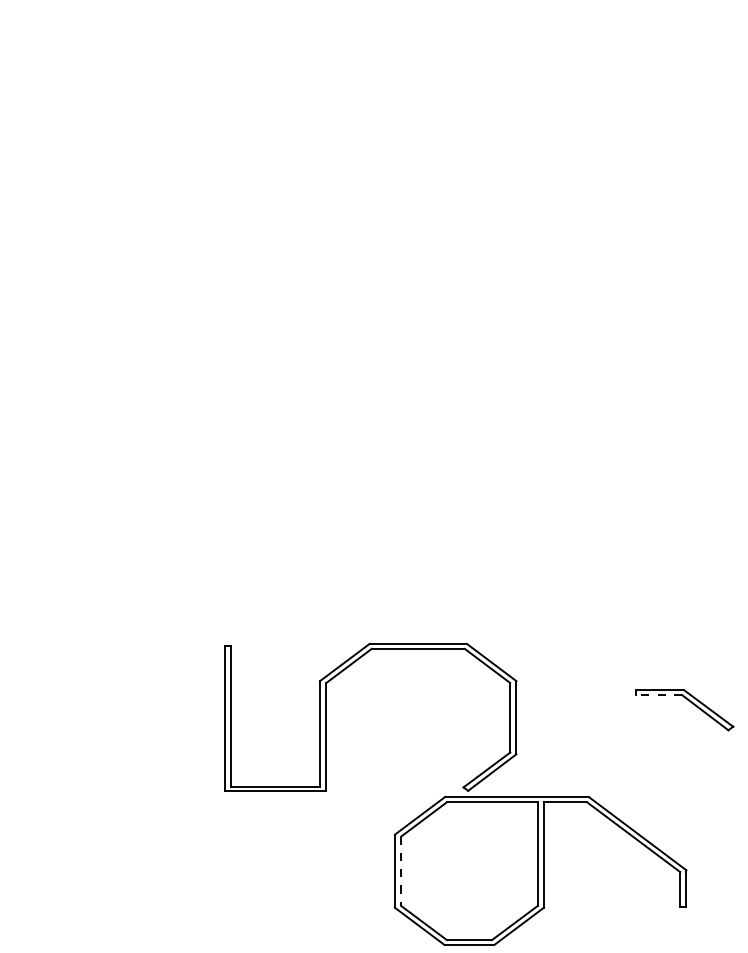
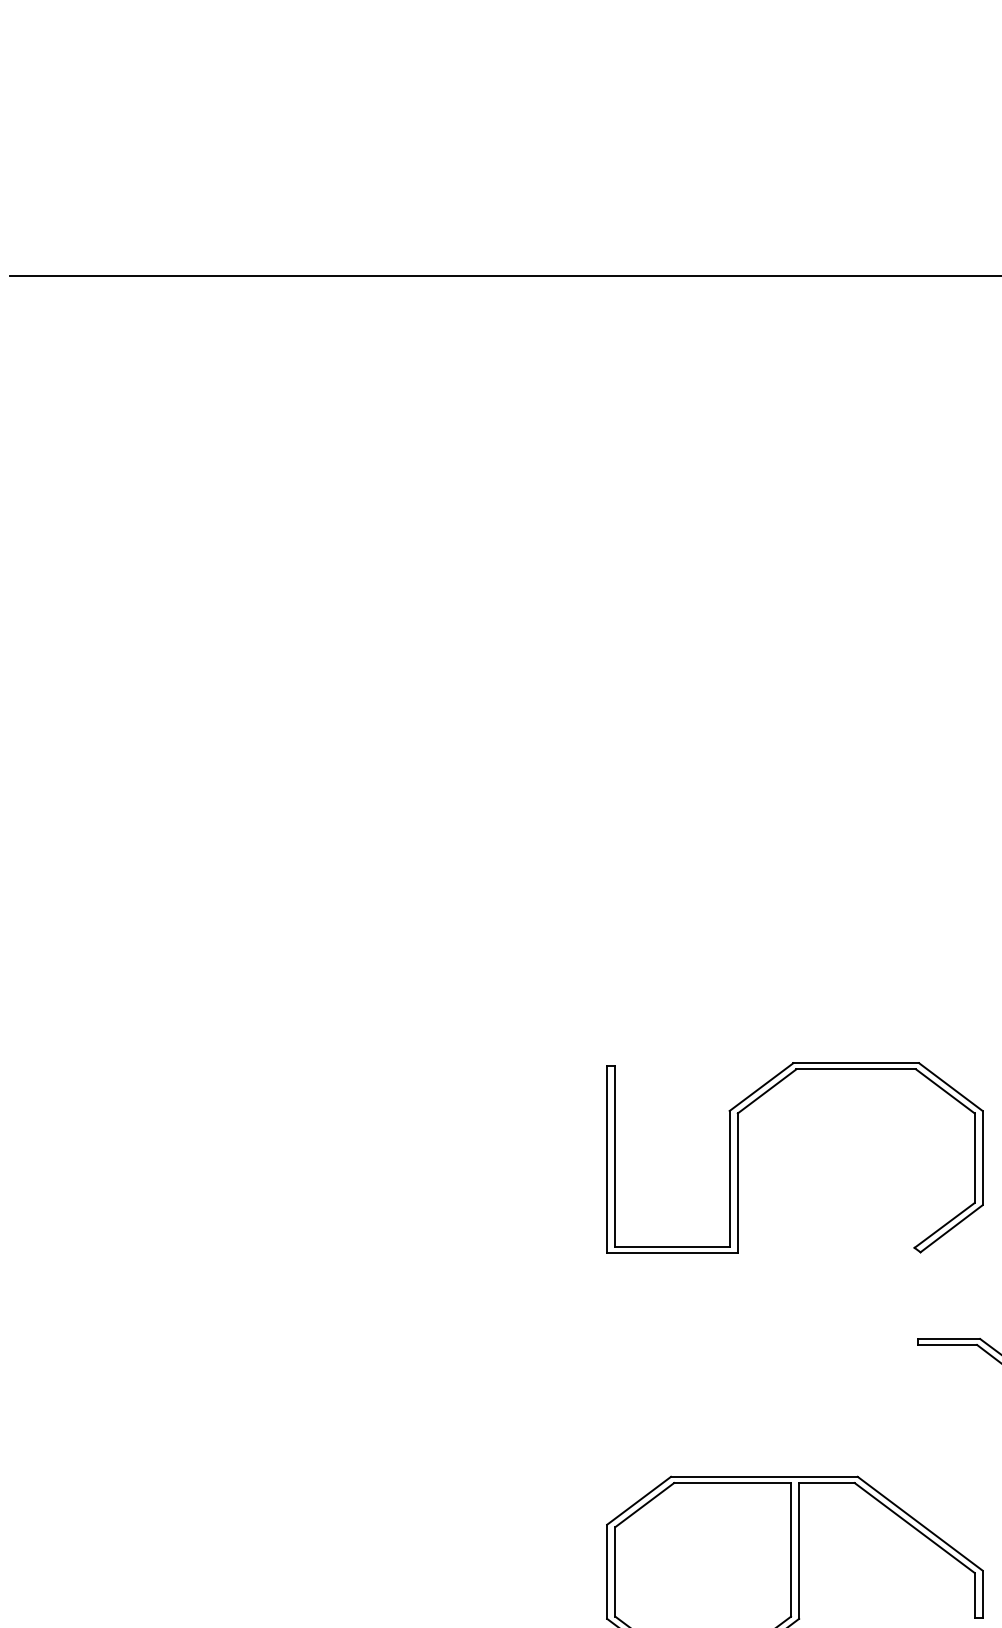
line: (659, 694) -> (947, 1344), dashed -> solid
part: (326, 717) -> (738, 1157), moved
line: (401, 870) -> (615, 1571), dashed -> solid

